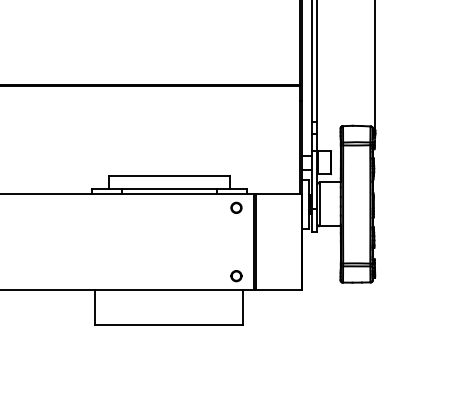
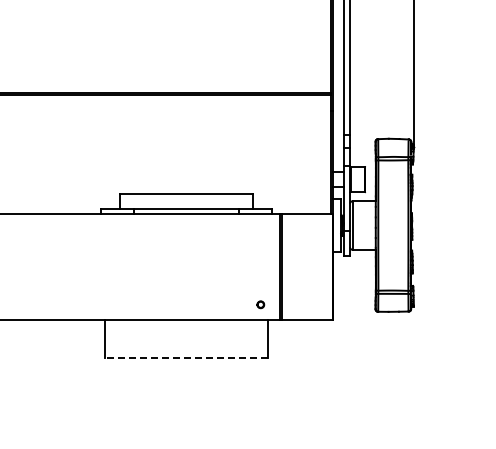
circle: (236, 207) -> (260, 228), removed
circle: (236, 276) -> (260, 304), size x0.6
line: (169, 324) -> (186, 358), solid -> dashed

